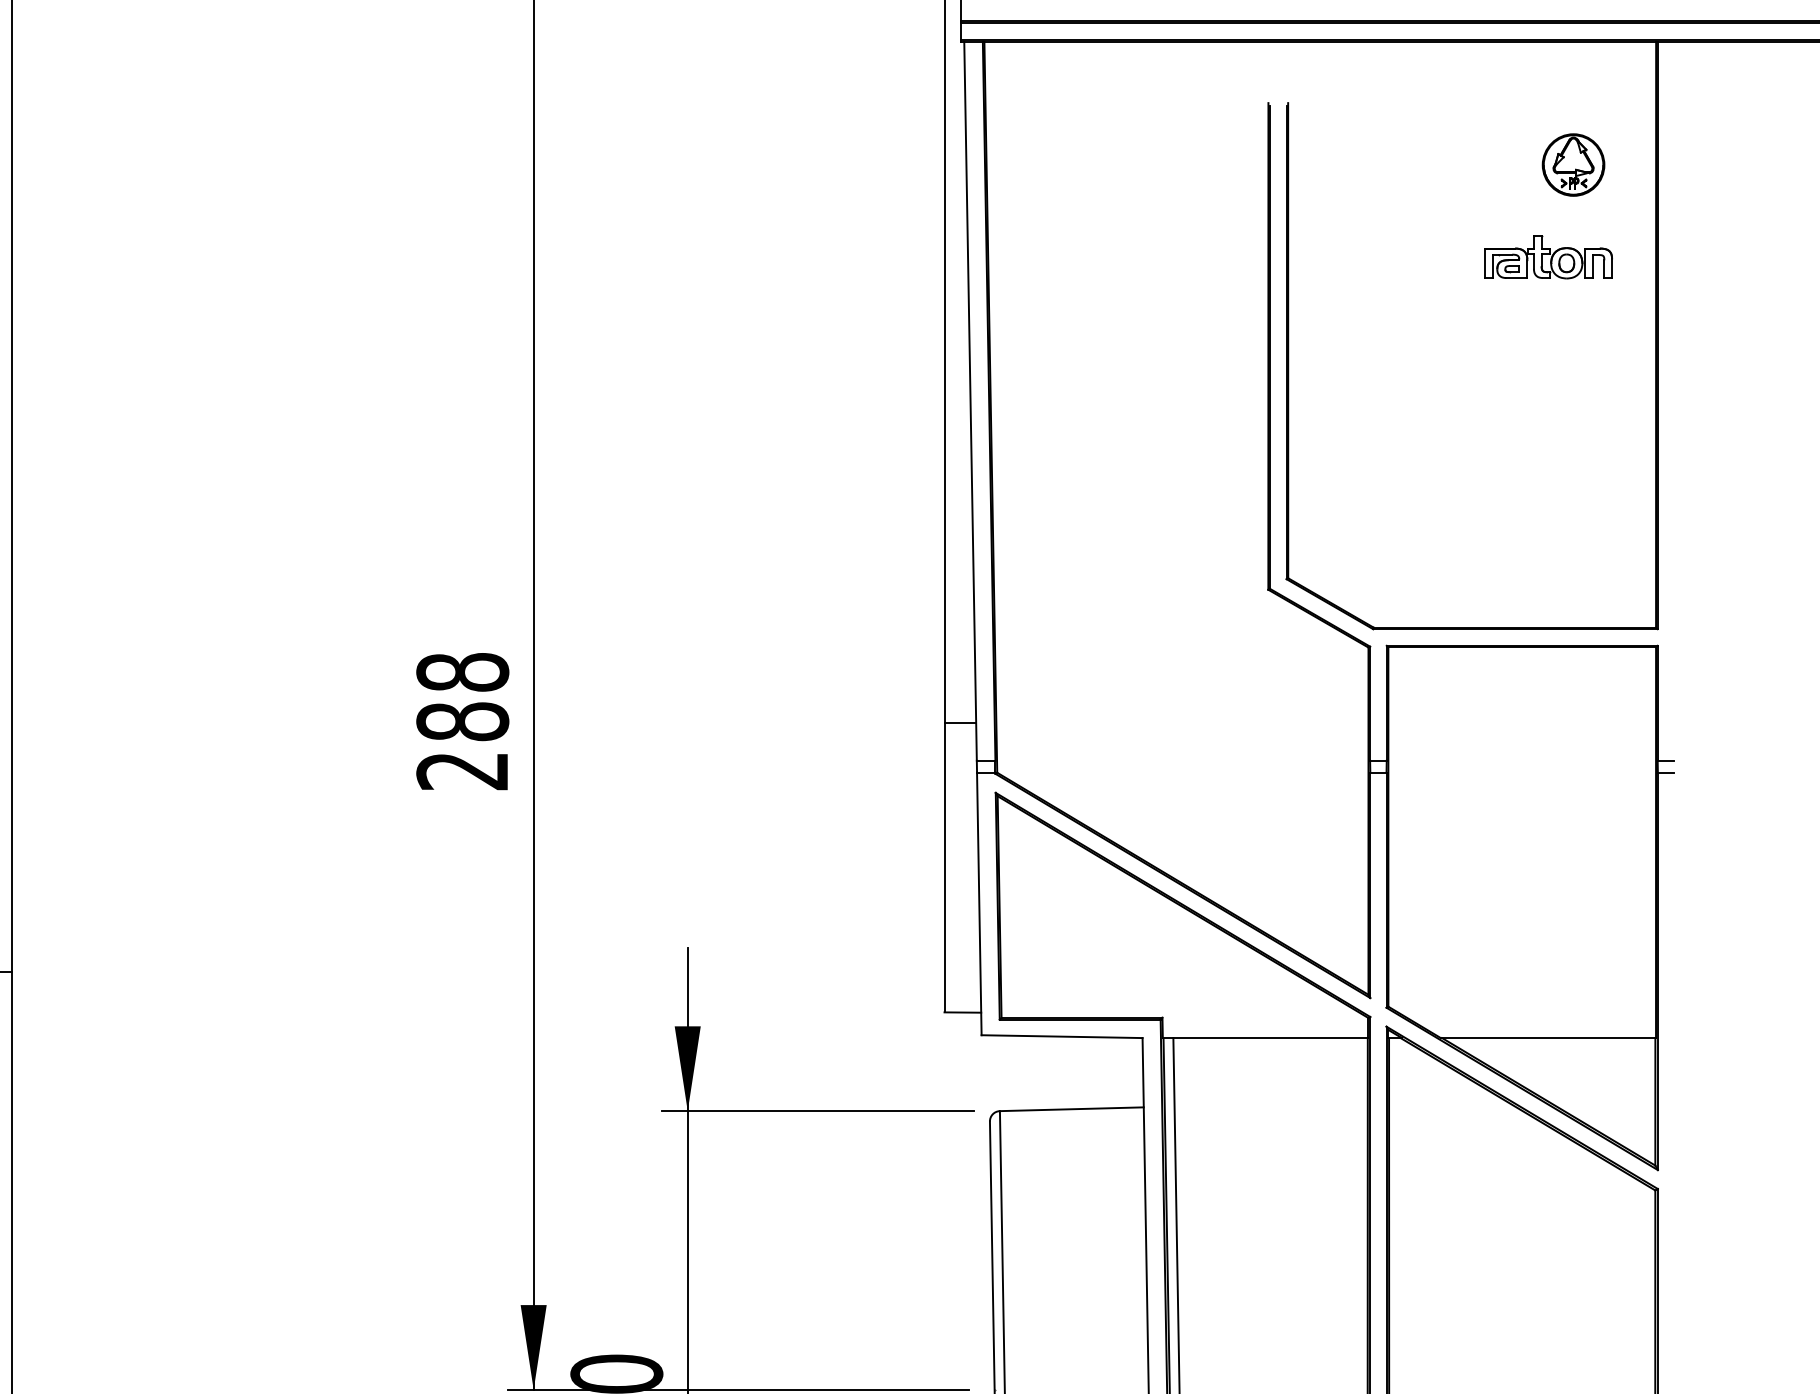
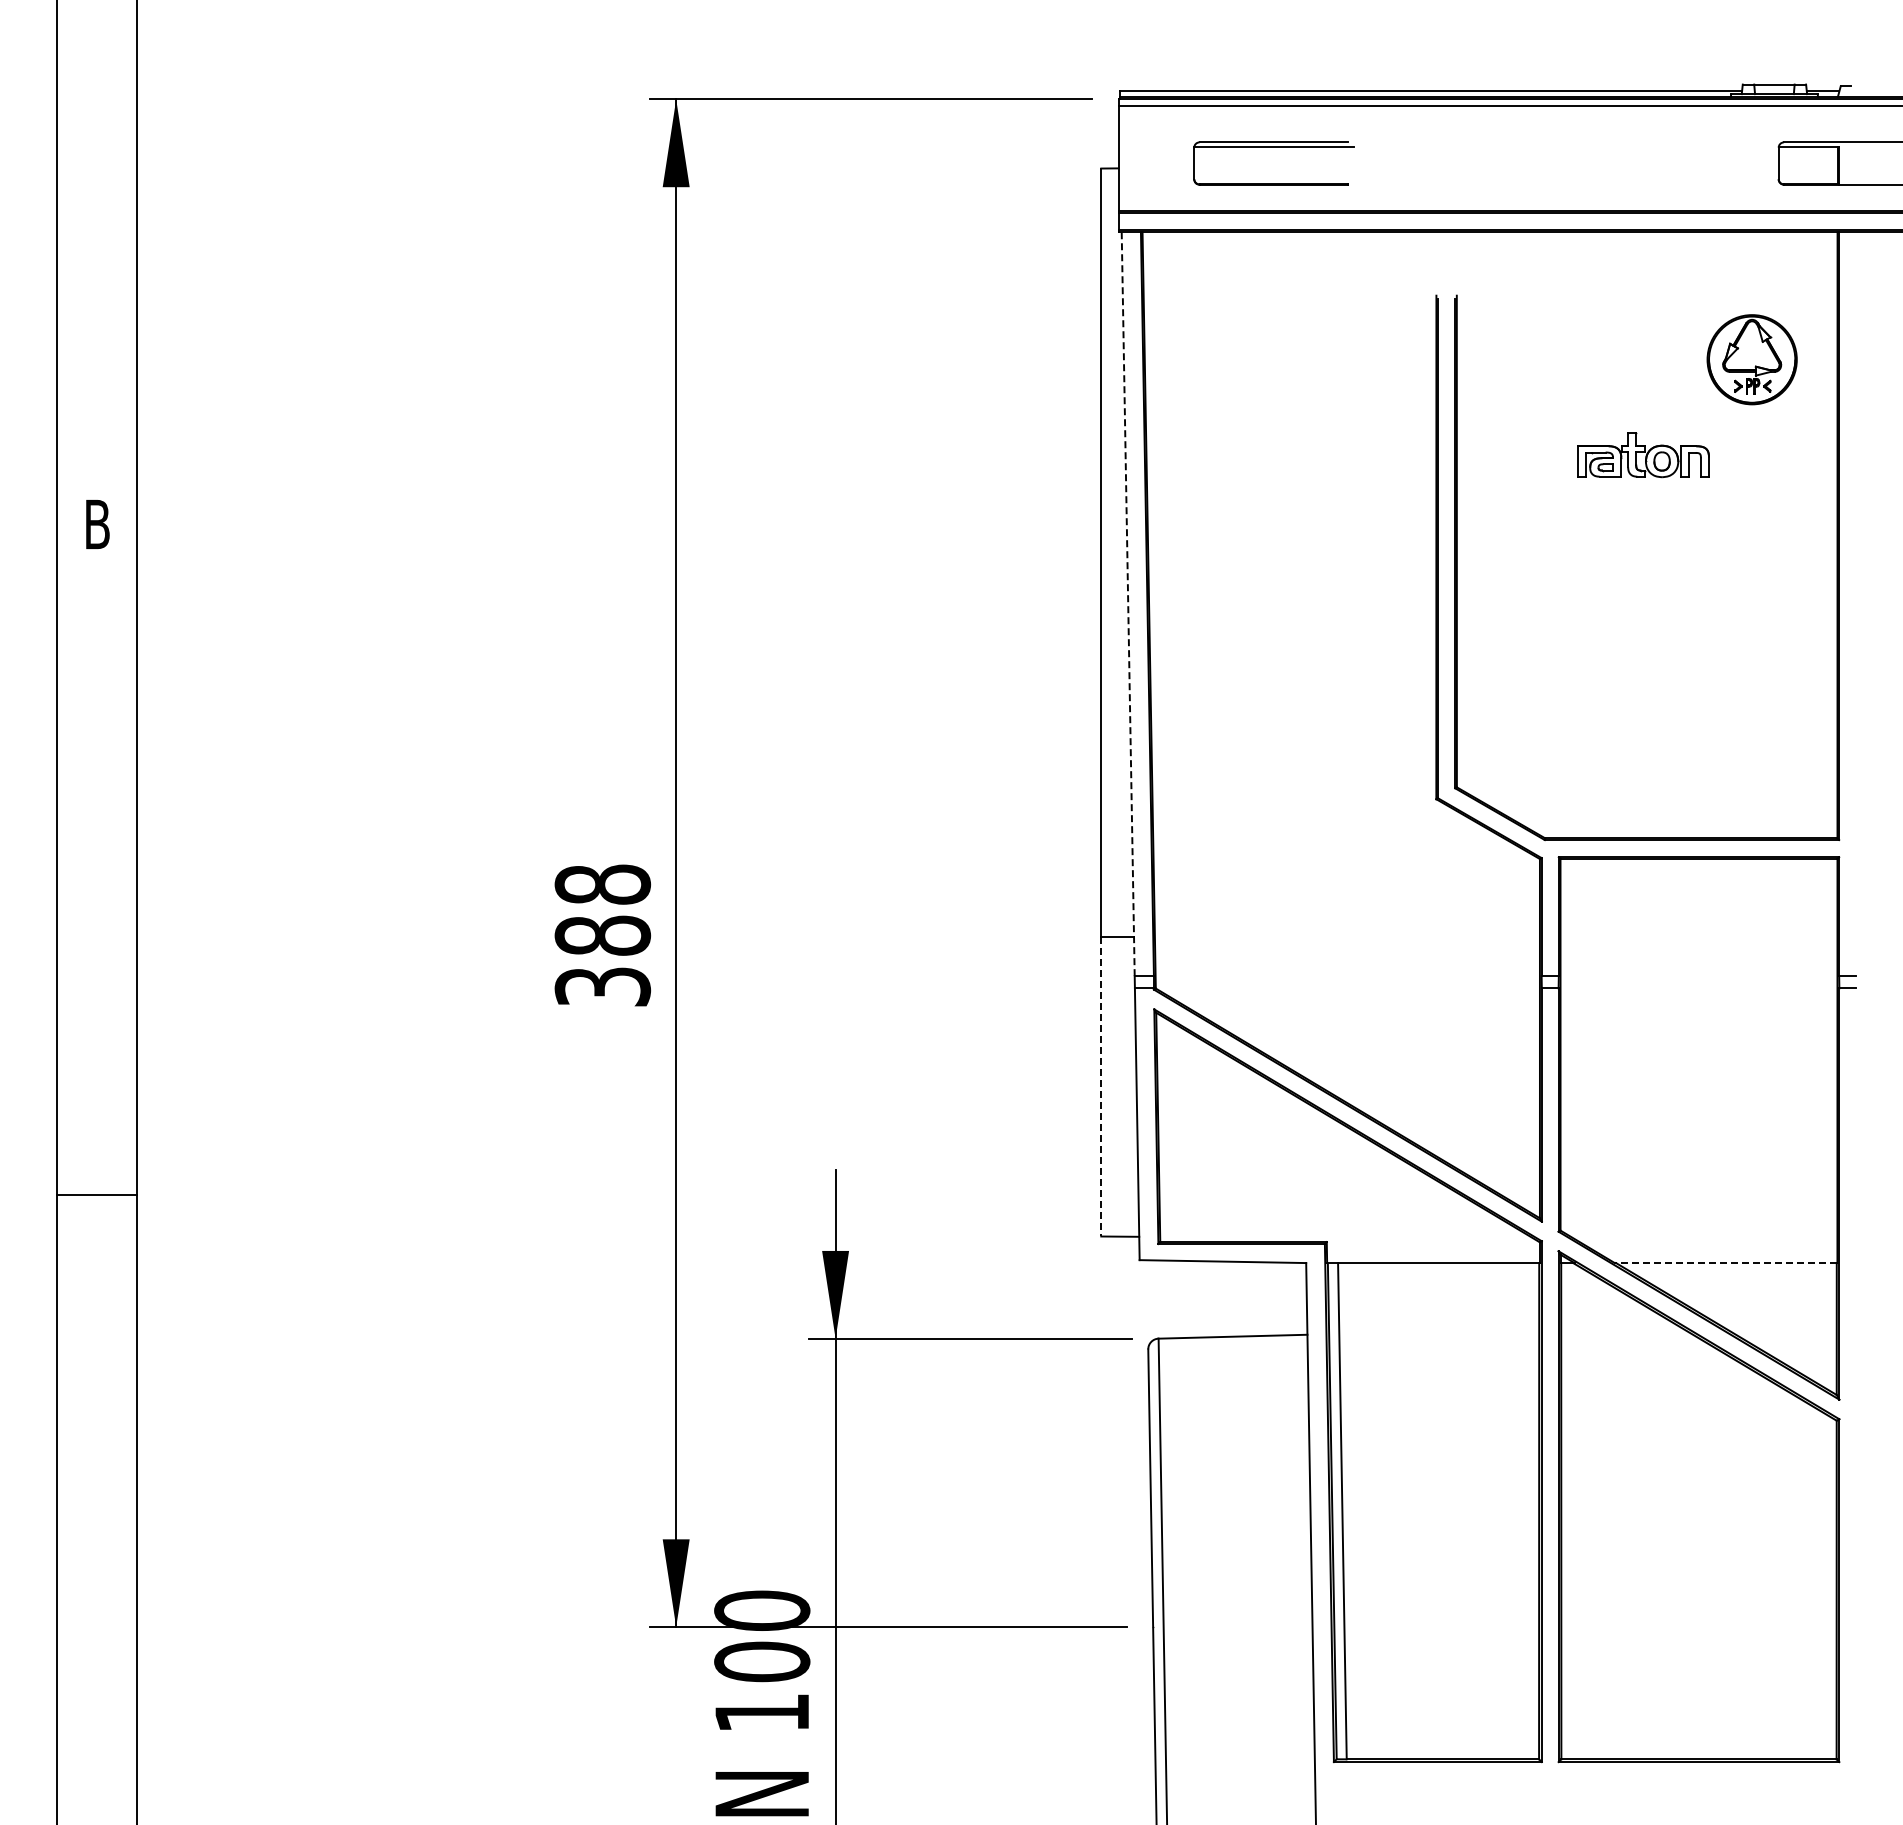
part: (1572, 164) -> (1751, 359), size x1.4
part: (1548, 257) -> (1643, 455), moved
line: (970, 401) -> (1128, 604), solid -> dashed
text: (462, 770) -> (602, 986), 288 -> 388
line: (944, 867) -> (1101, 1086), solid -> dashed
line: (1547, 1038) -> (1725, 1263), solid -> dashed

